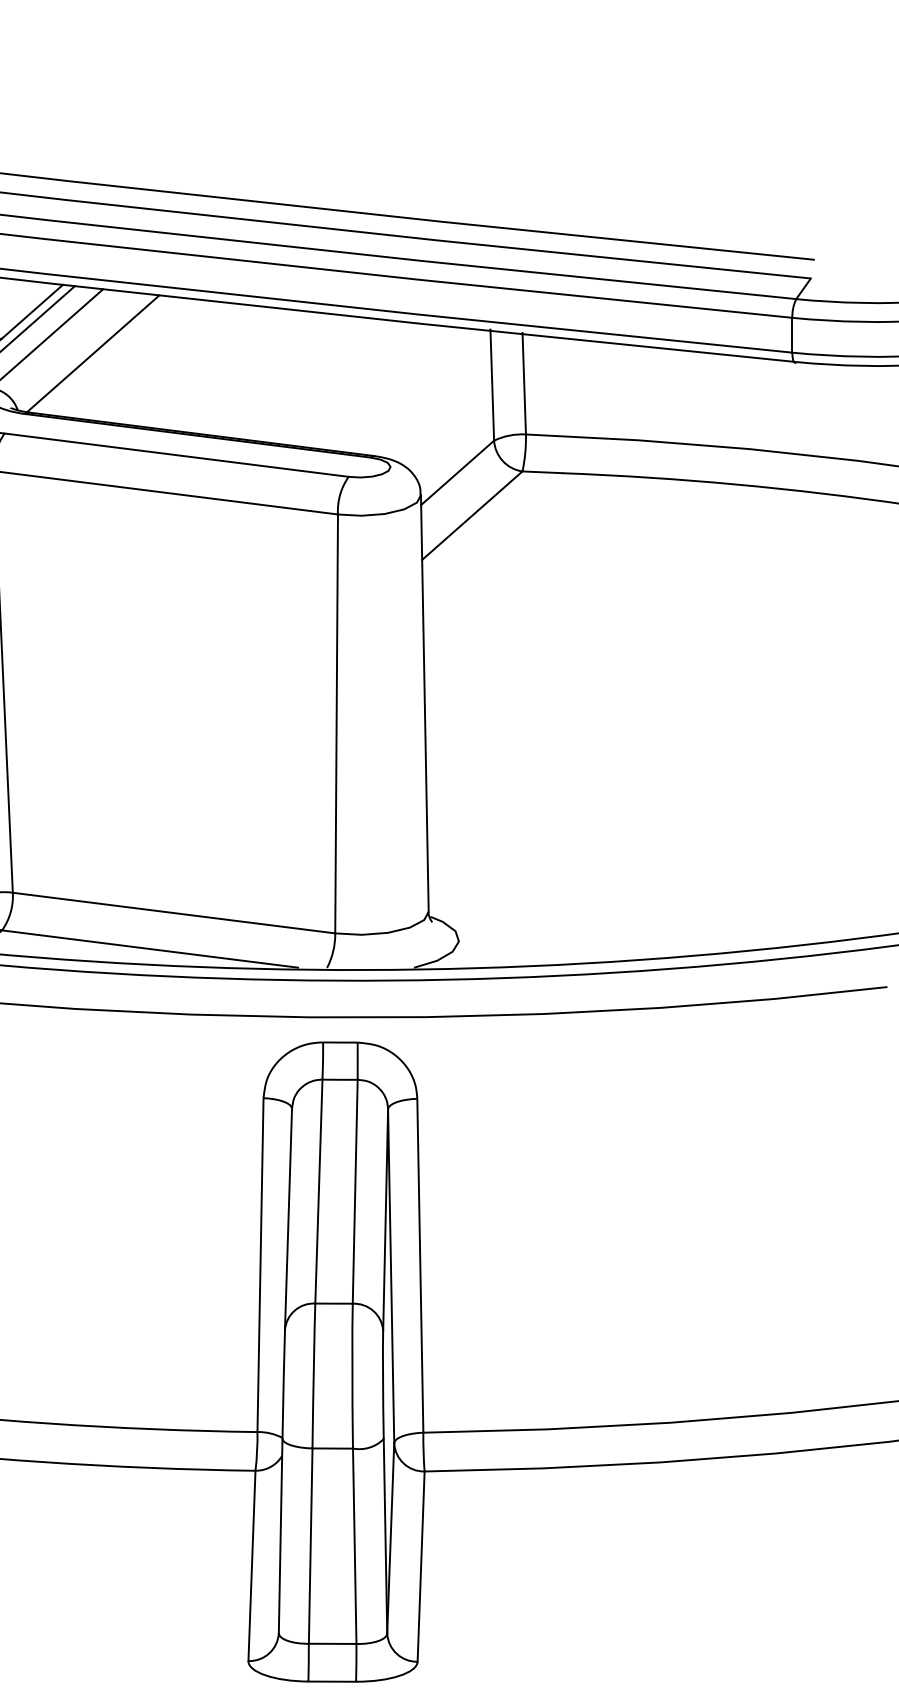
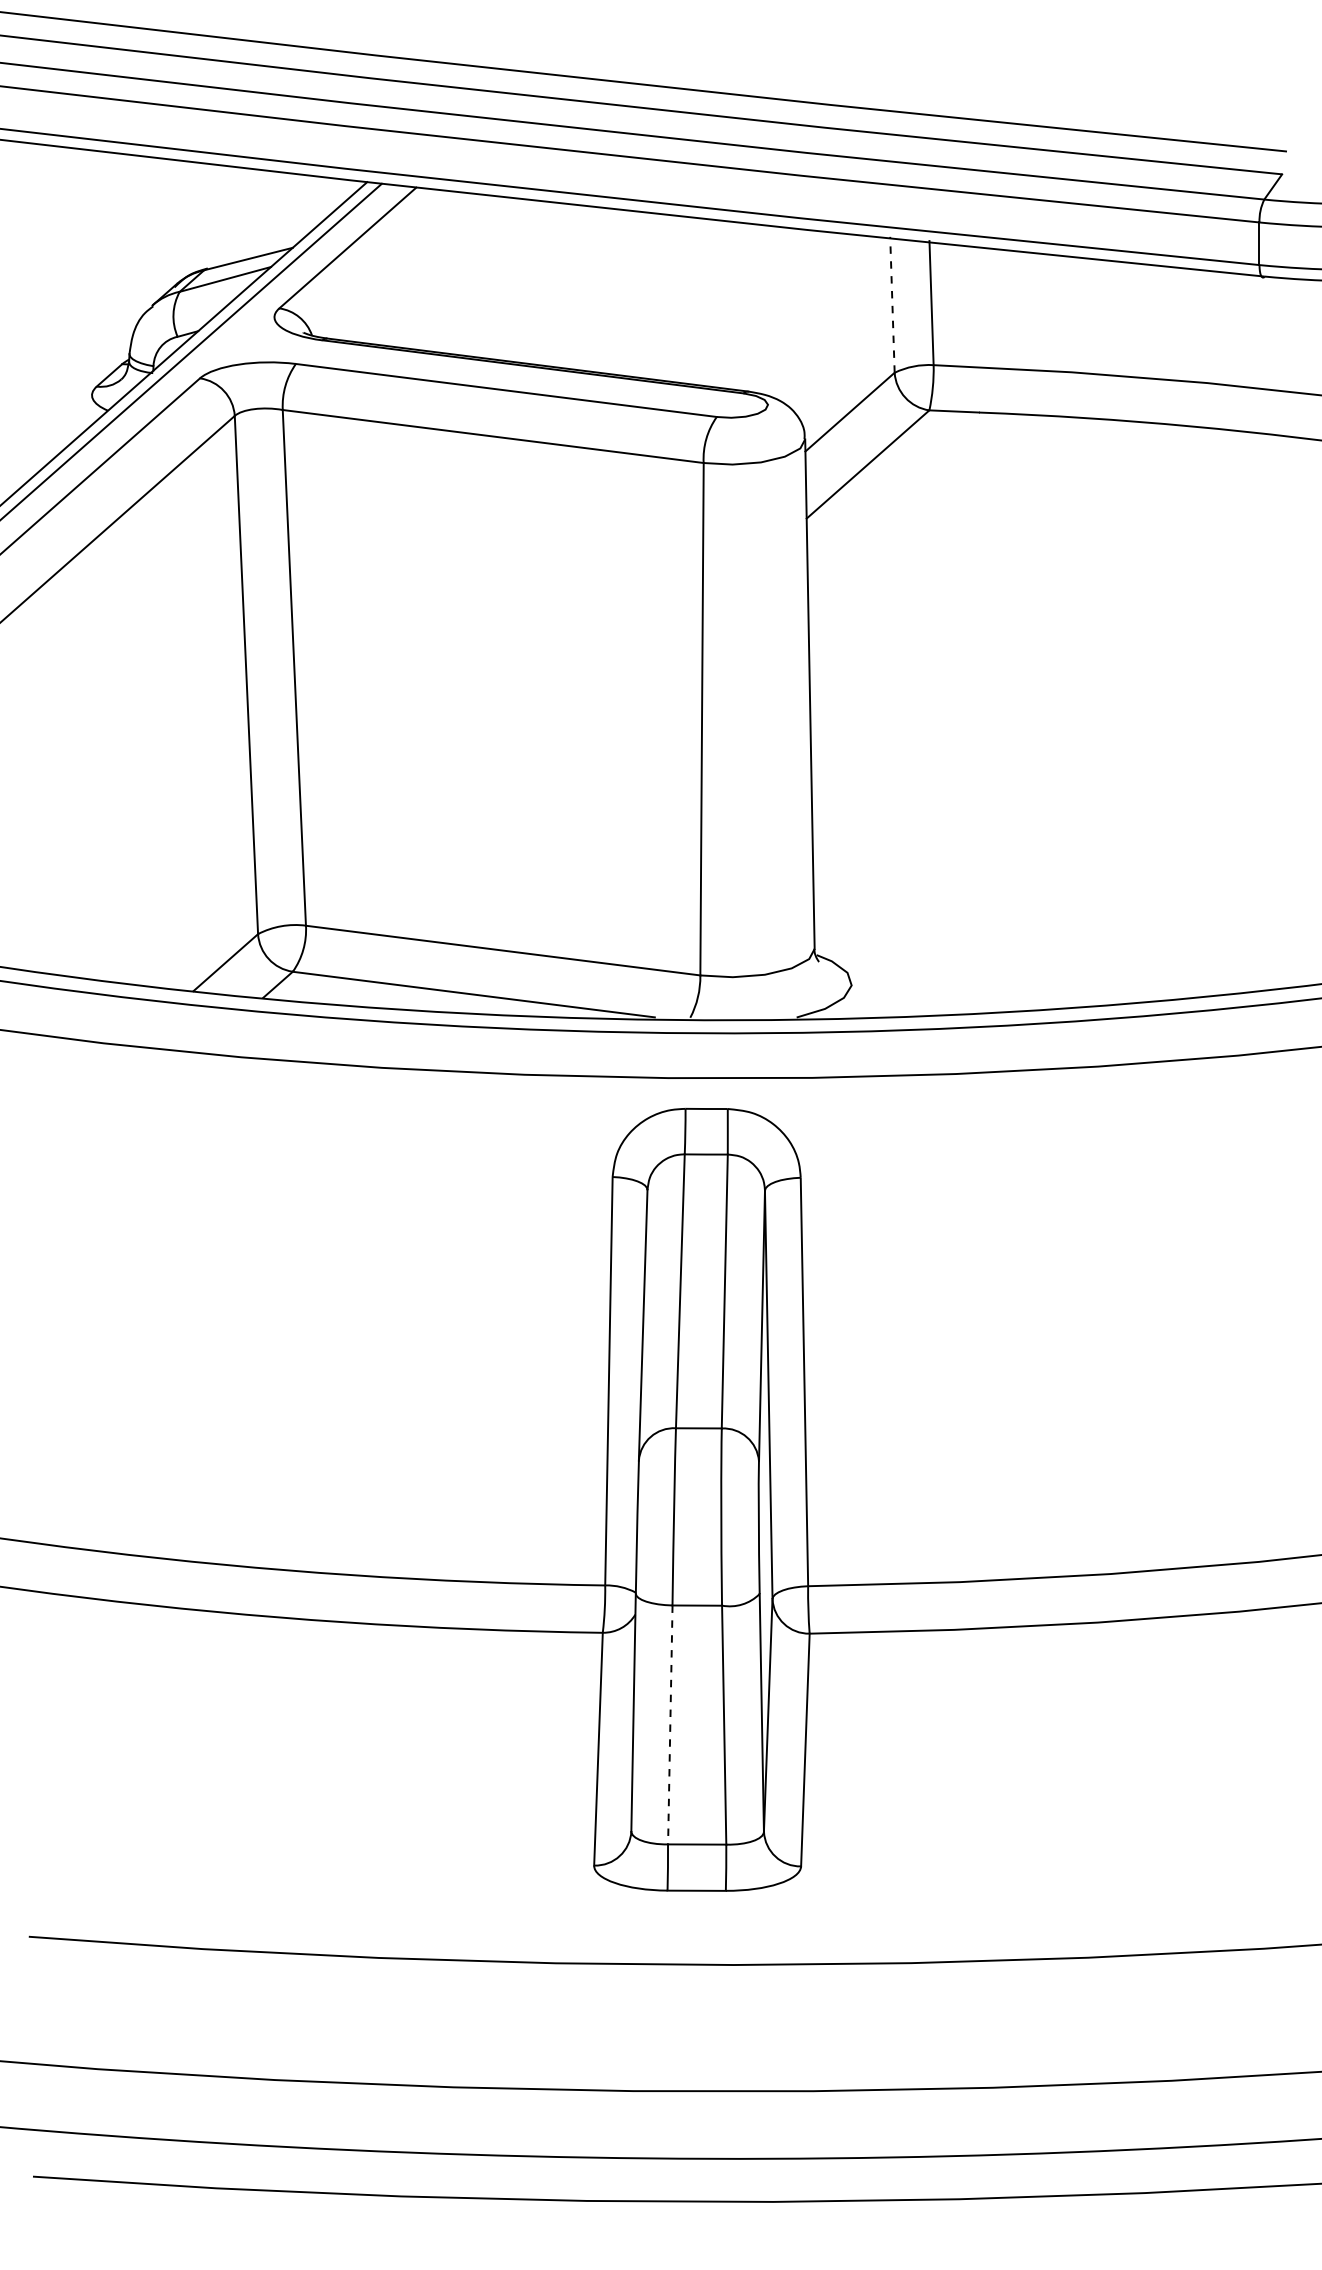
line: (93, 353) -> (404, 266), removed
line: (492, 384) -> (892, 304), solid -> dashed
line: (310, 1546) -> (670, 1725), solid -> dashed

